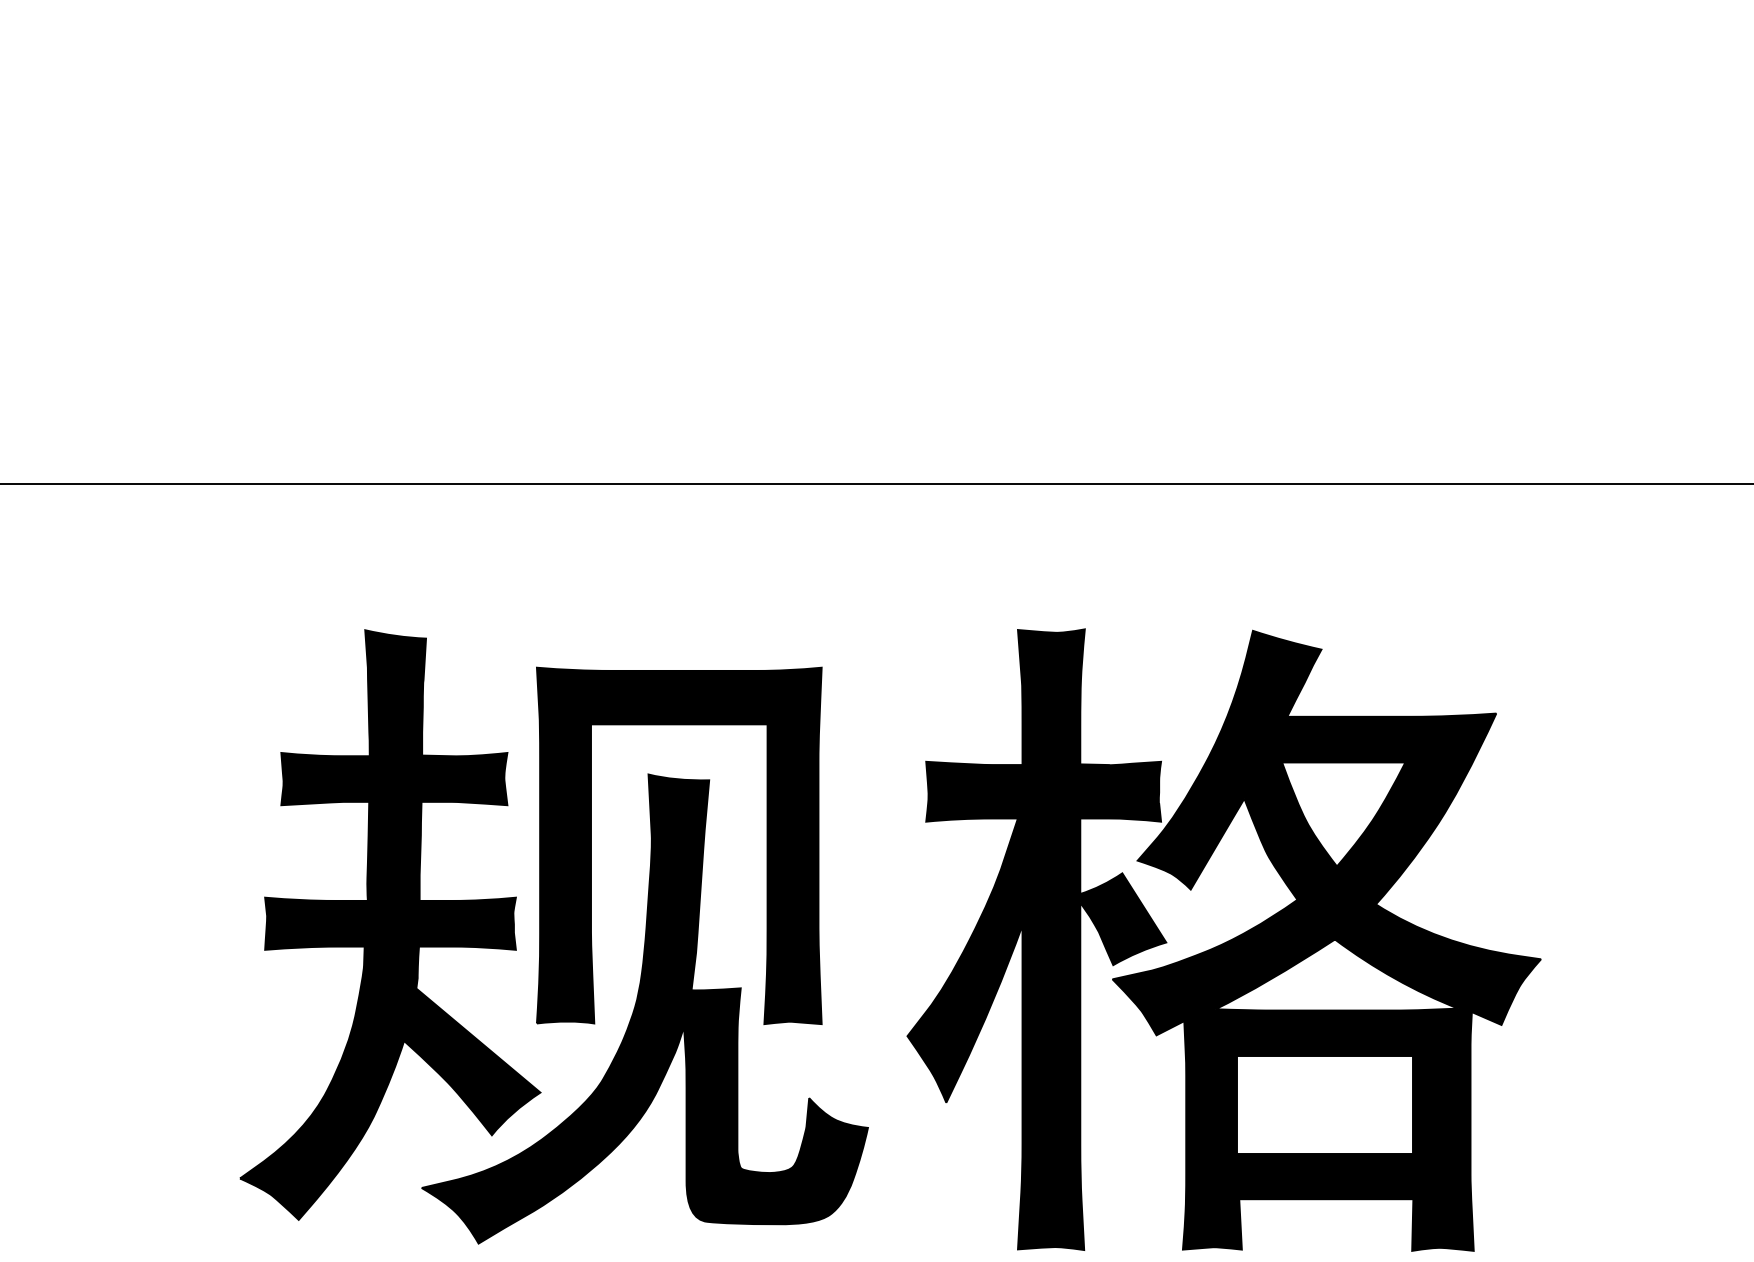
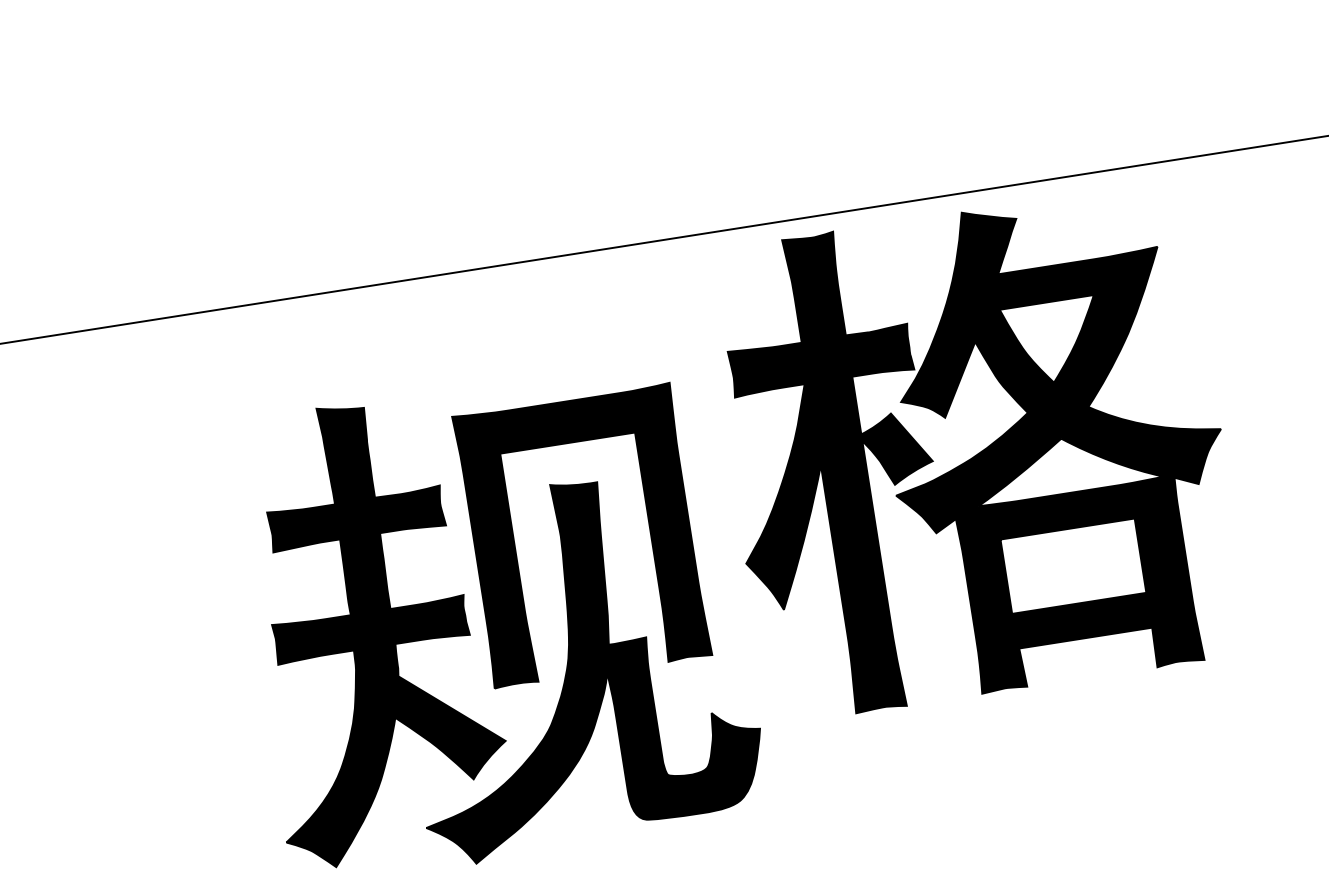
part: (1223, 939) -> (976, 452), moved

